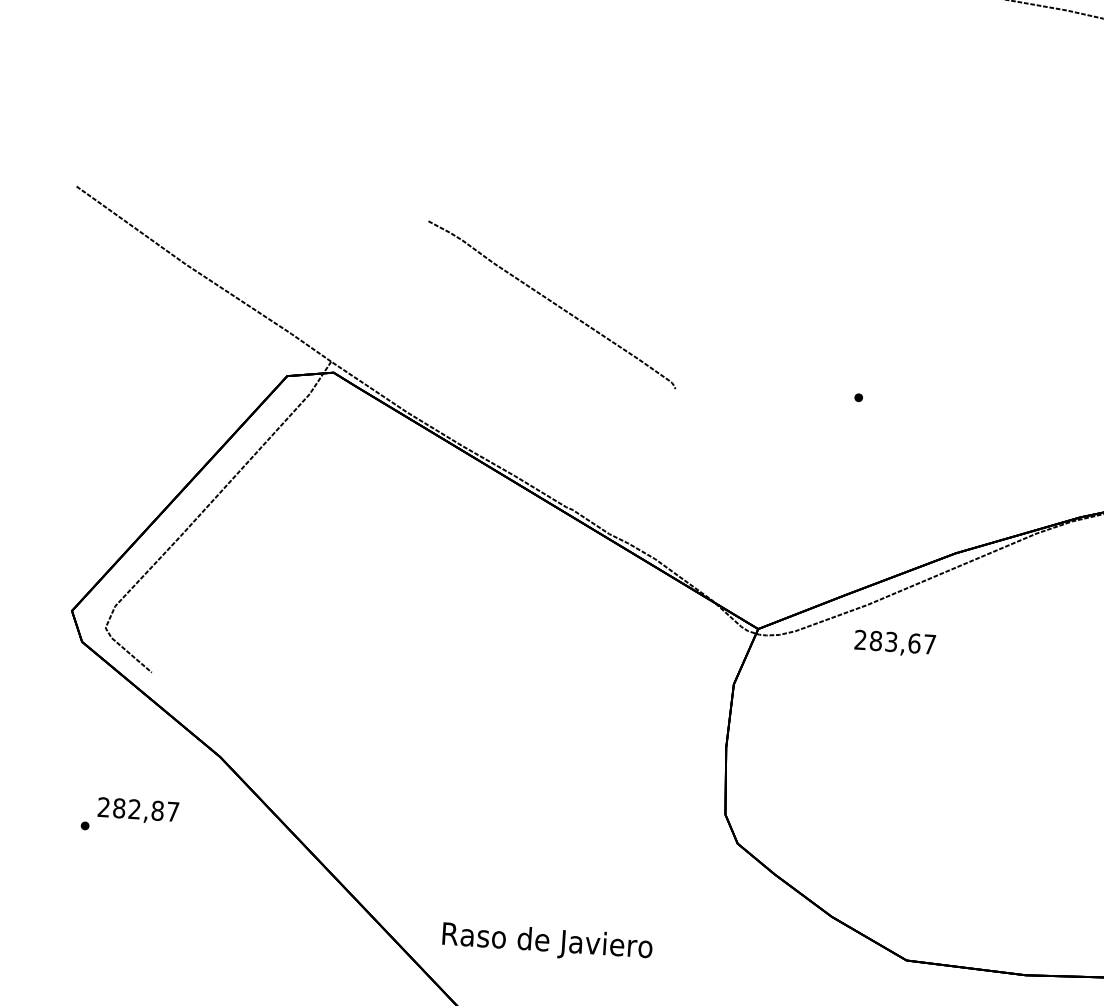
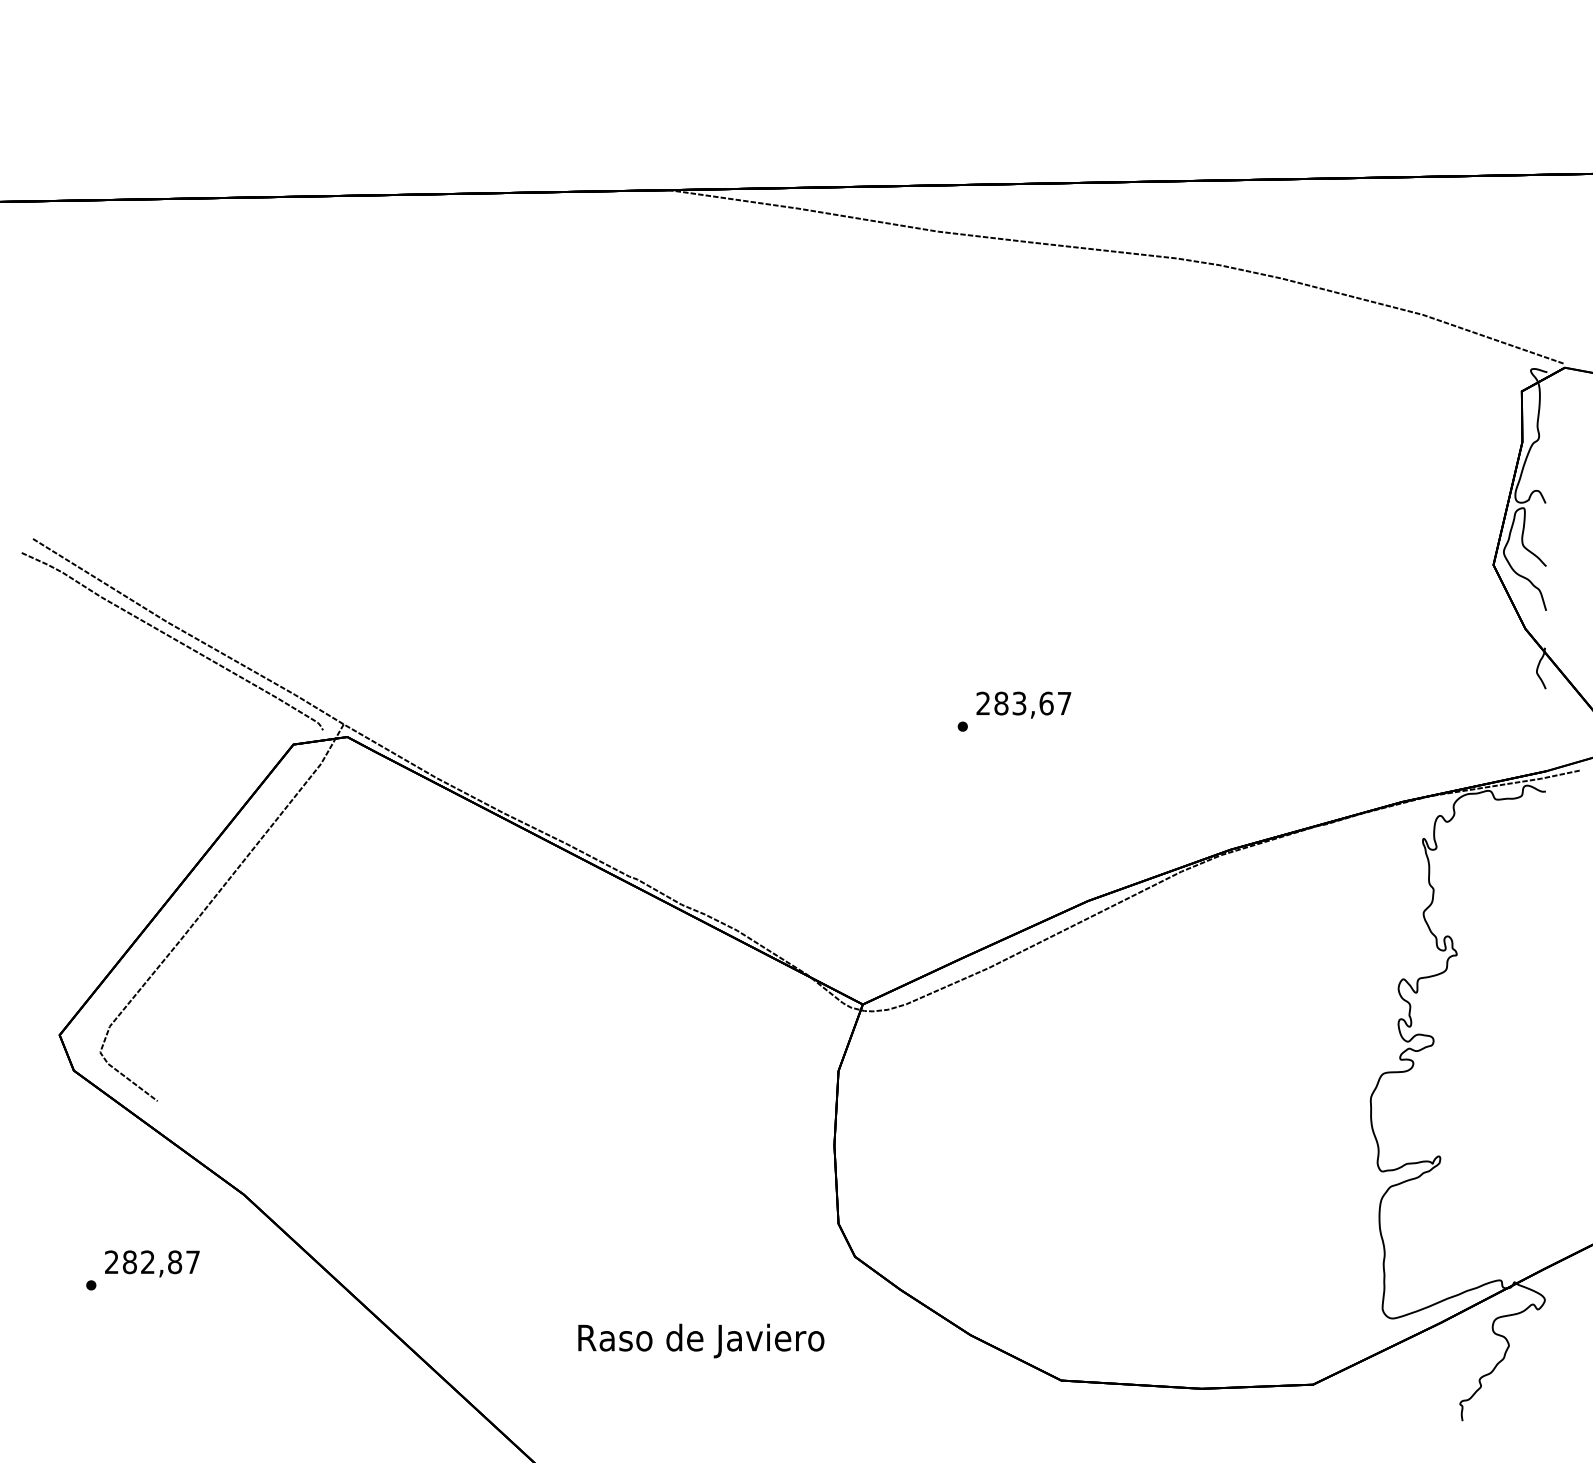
curve: (553, 303) -> (173, 639), moved
text: (894, 643) -> (1023, 704), moved
text: (547, 942) -> (701, 1340), moved

